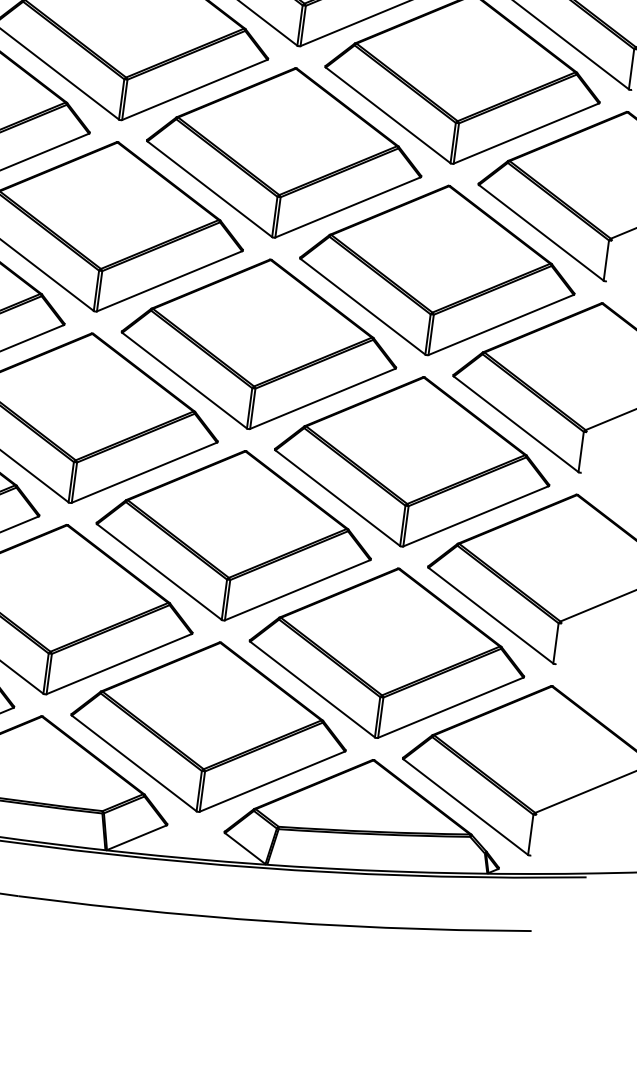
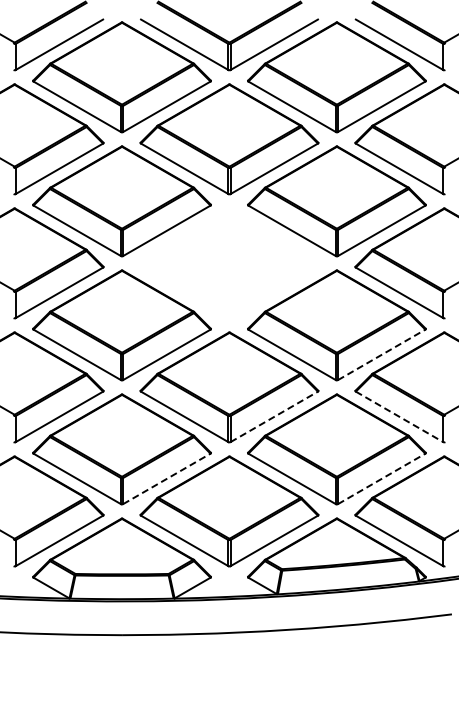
part: (259, 344) -> (229, 263), removed
line: (477, 515) -> (382, 354), solid -> dashed
line: (298, 589) -> (274, 416), solid -> dashed
line: (492, 616) -> (400, 417), solid -> dashed
line: (120, 663) -> (167, 478), solid -> dashed
line: (452, 707) -> (382, 478), solid -> dashed

